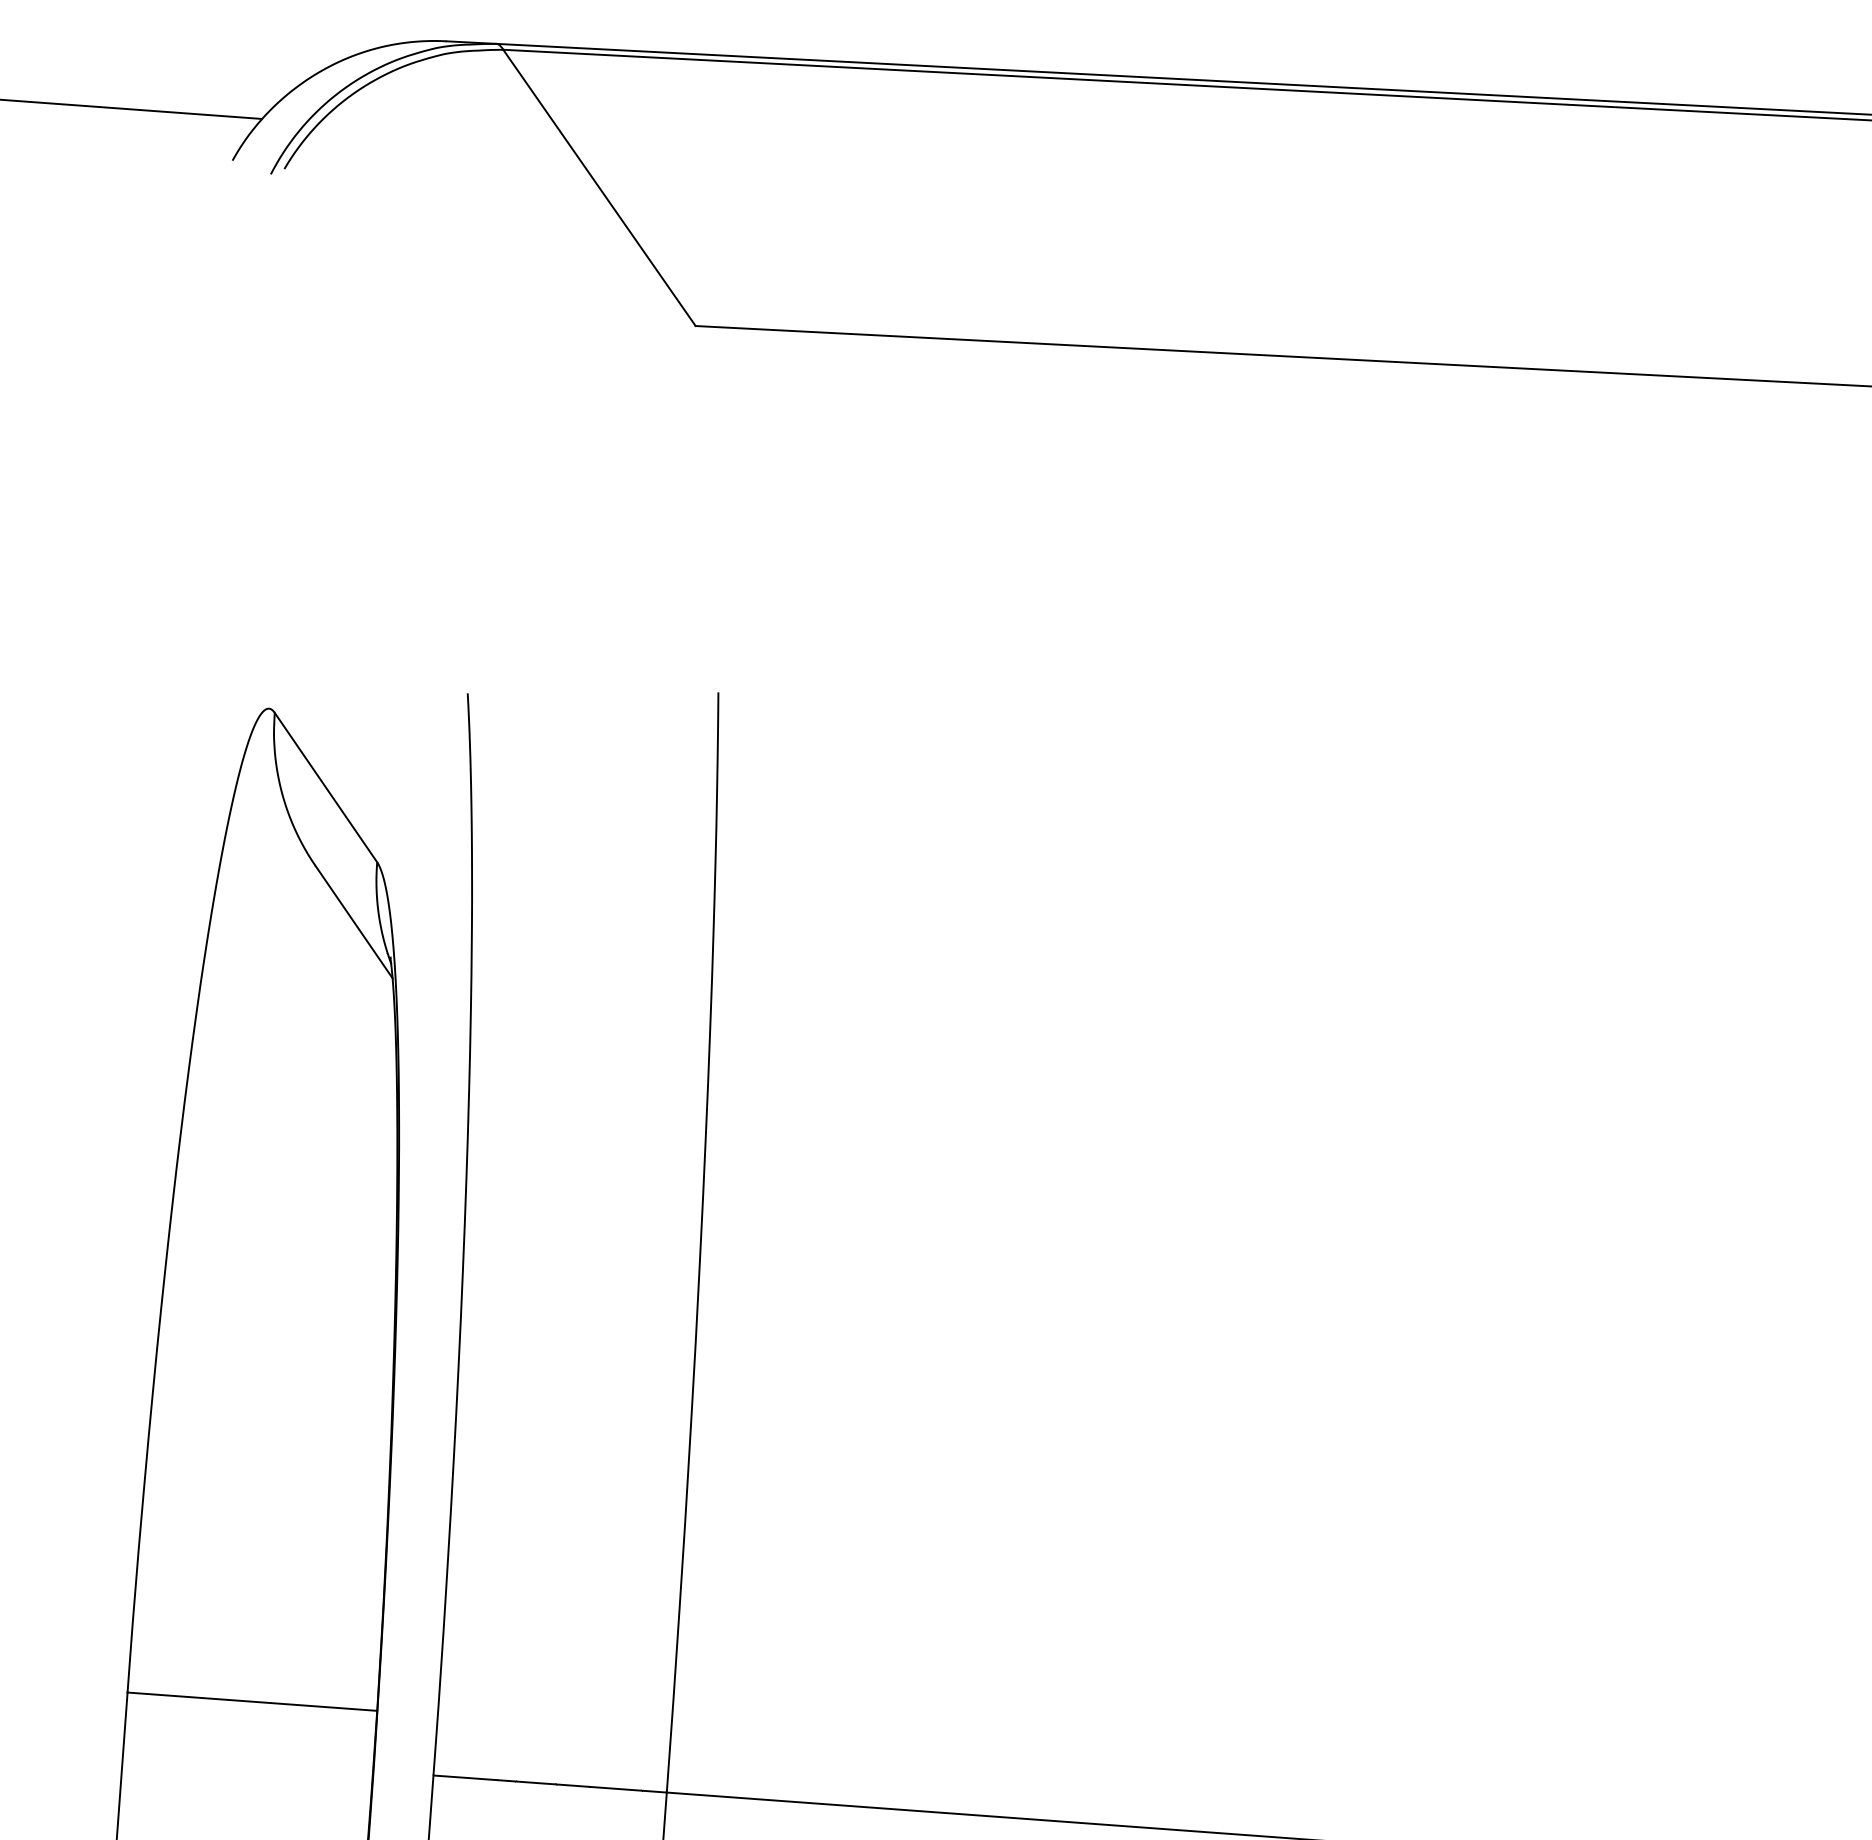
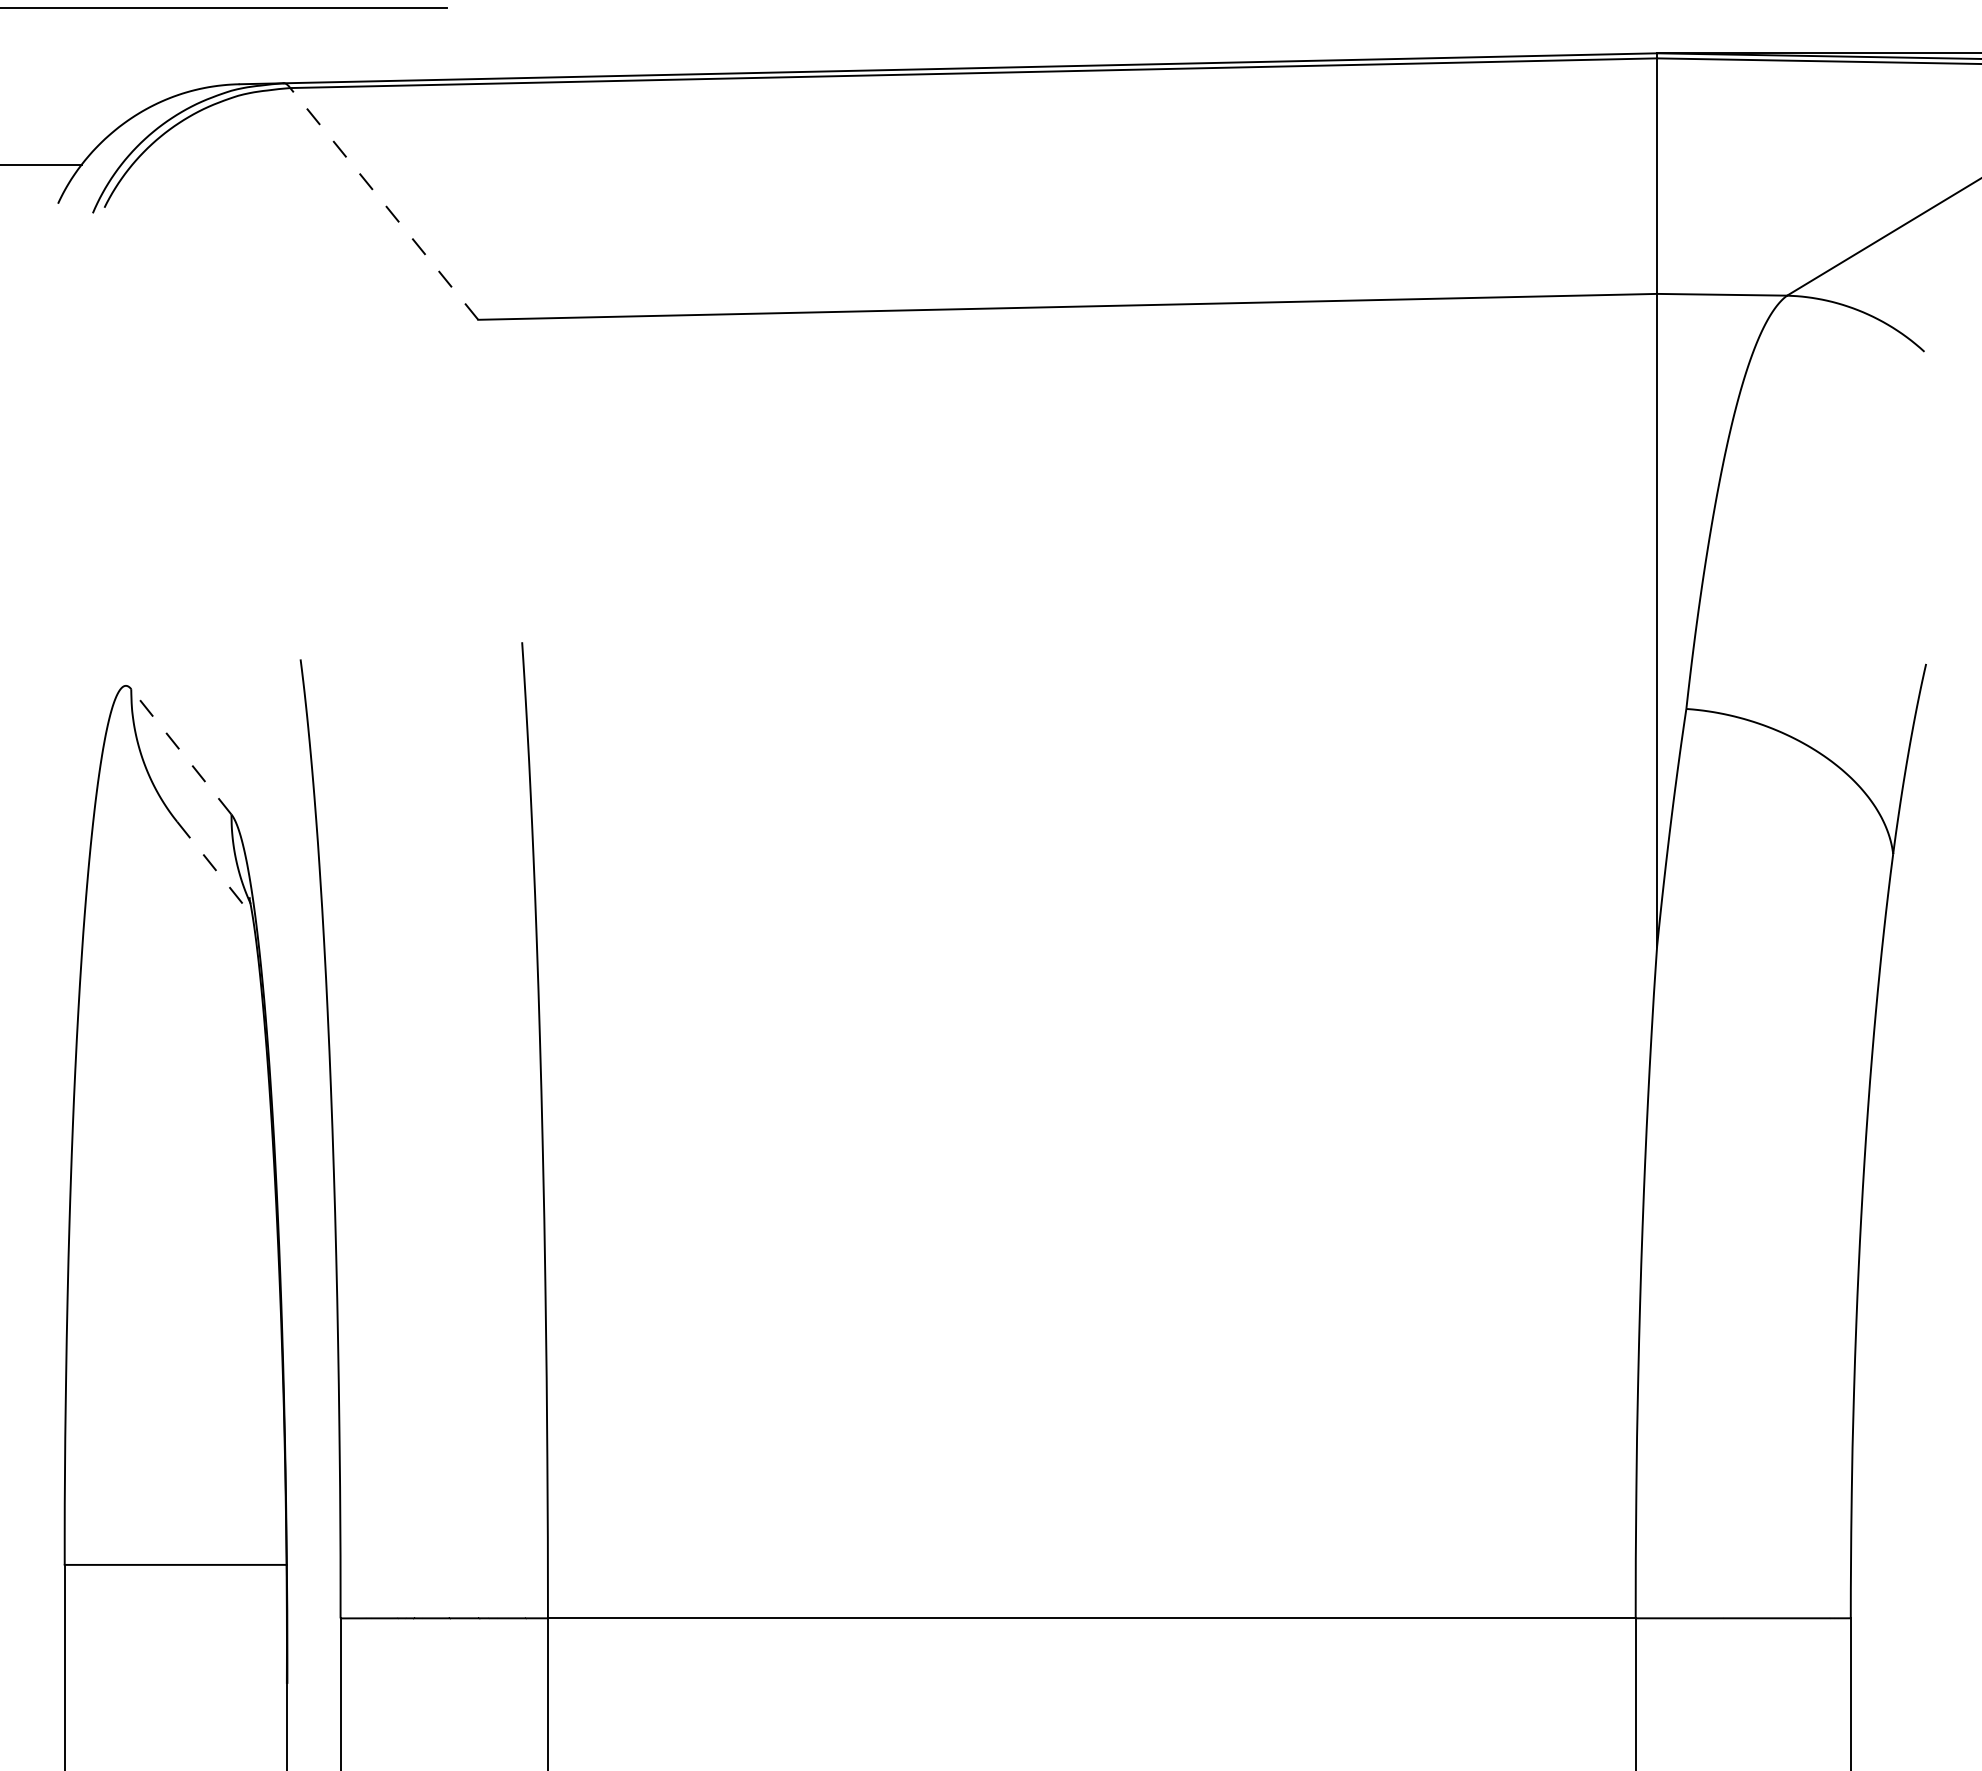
line: (598, 187) -> (383, 203), solid -> dashed
line: (326, 787) -> (181, 751), solid -> dashed
line: (354, 922) -> (215, 869), solid -> dashed

